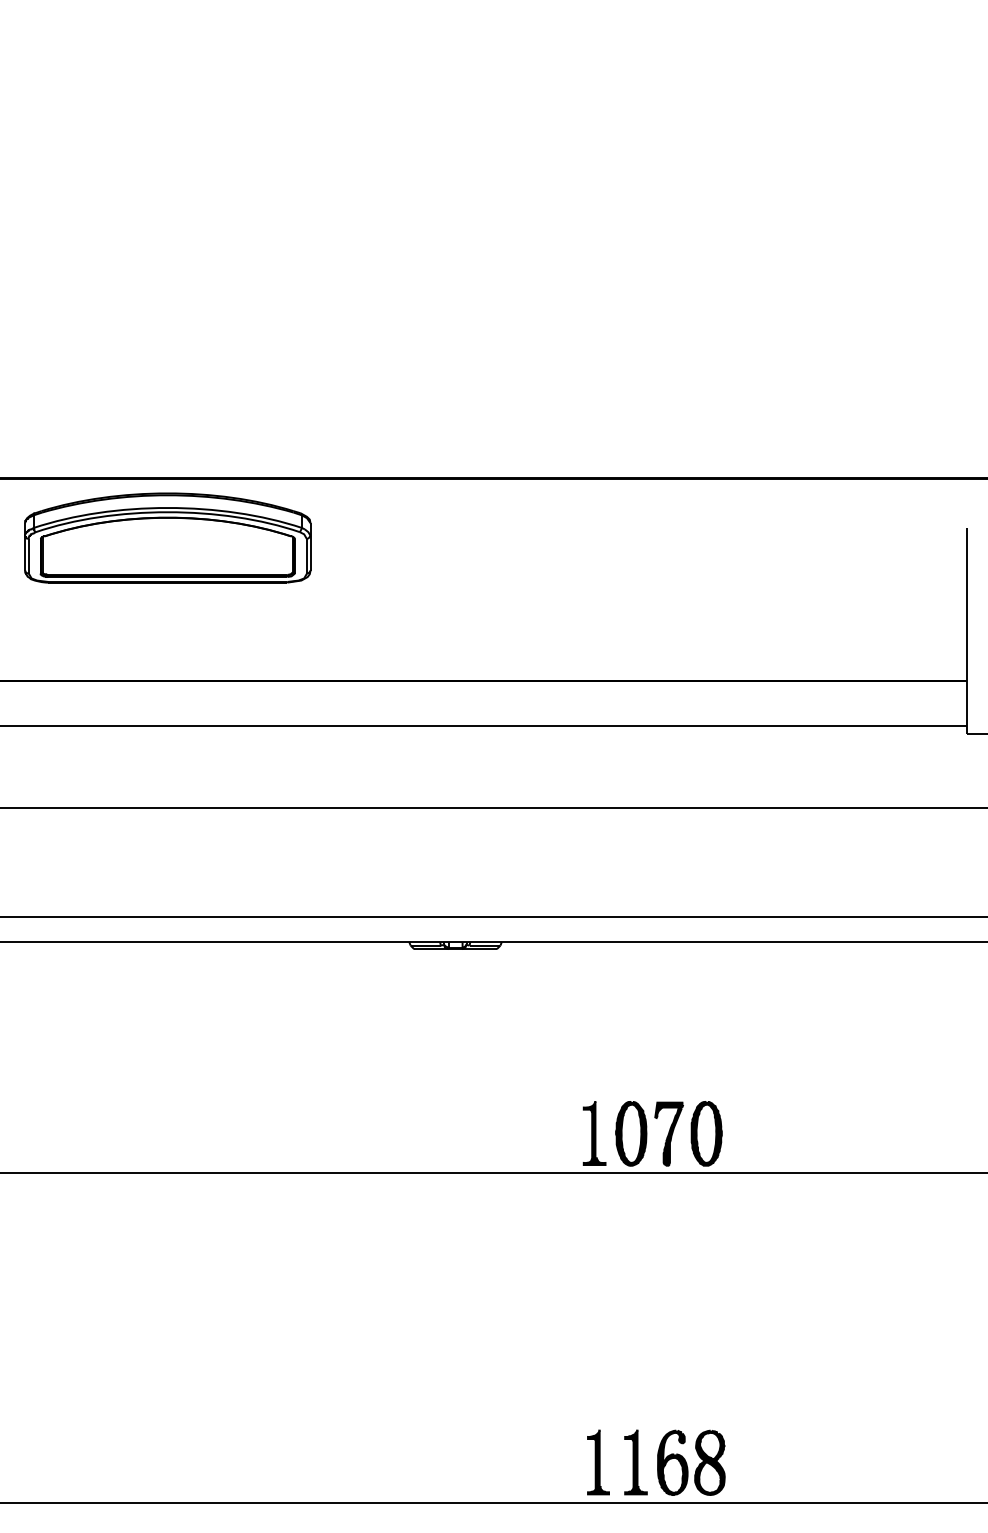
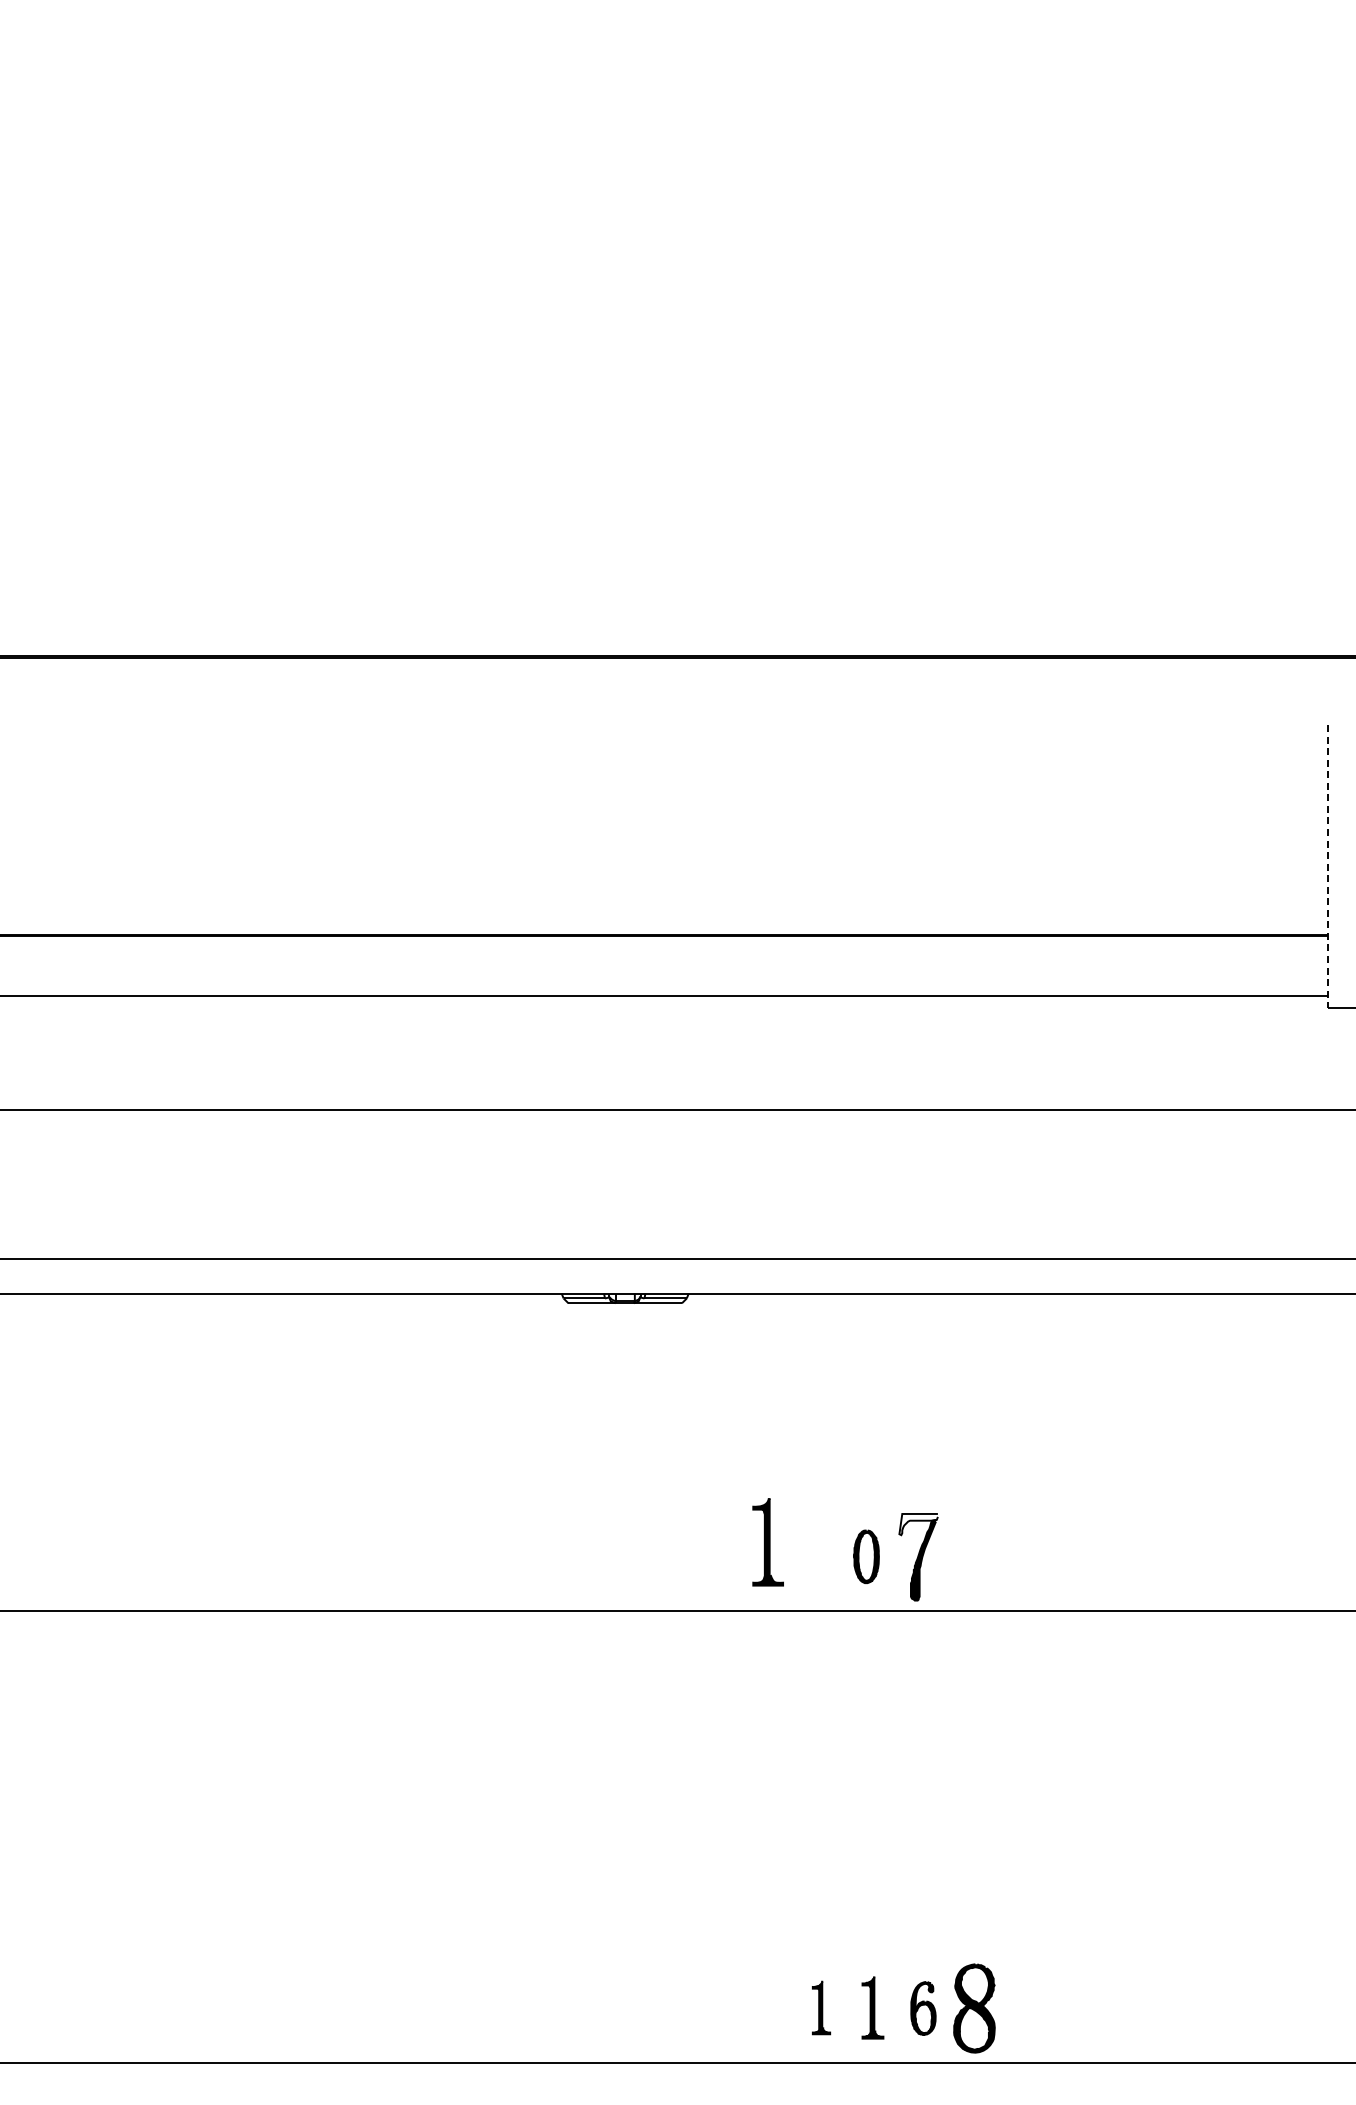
part: (167, 537) -> (229, 738), removed
line: (967, 631) -> (1327, 866), solid -> dashed
fill: (669, 1110) -> (918, 1524), removed
part: (594, 1133) -> (767, 1542), moved
part: (631, 1133) -> (866, 1556), size x0.6
part: (706, 1133) -> (969, 1556), removed
part: (598, 1462) -> (821, 2007), size x0.6
part: (635, 1462) -> (872, 2007), size x0.7
part: (672, 1462) -> (923, 2008), size x0.6

